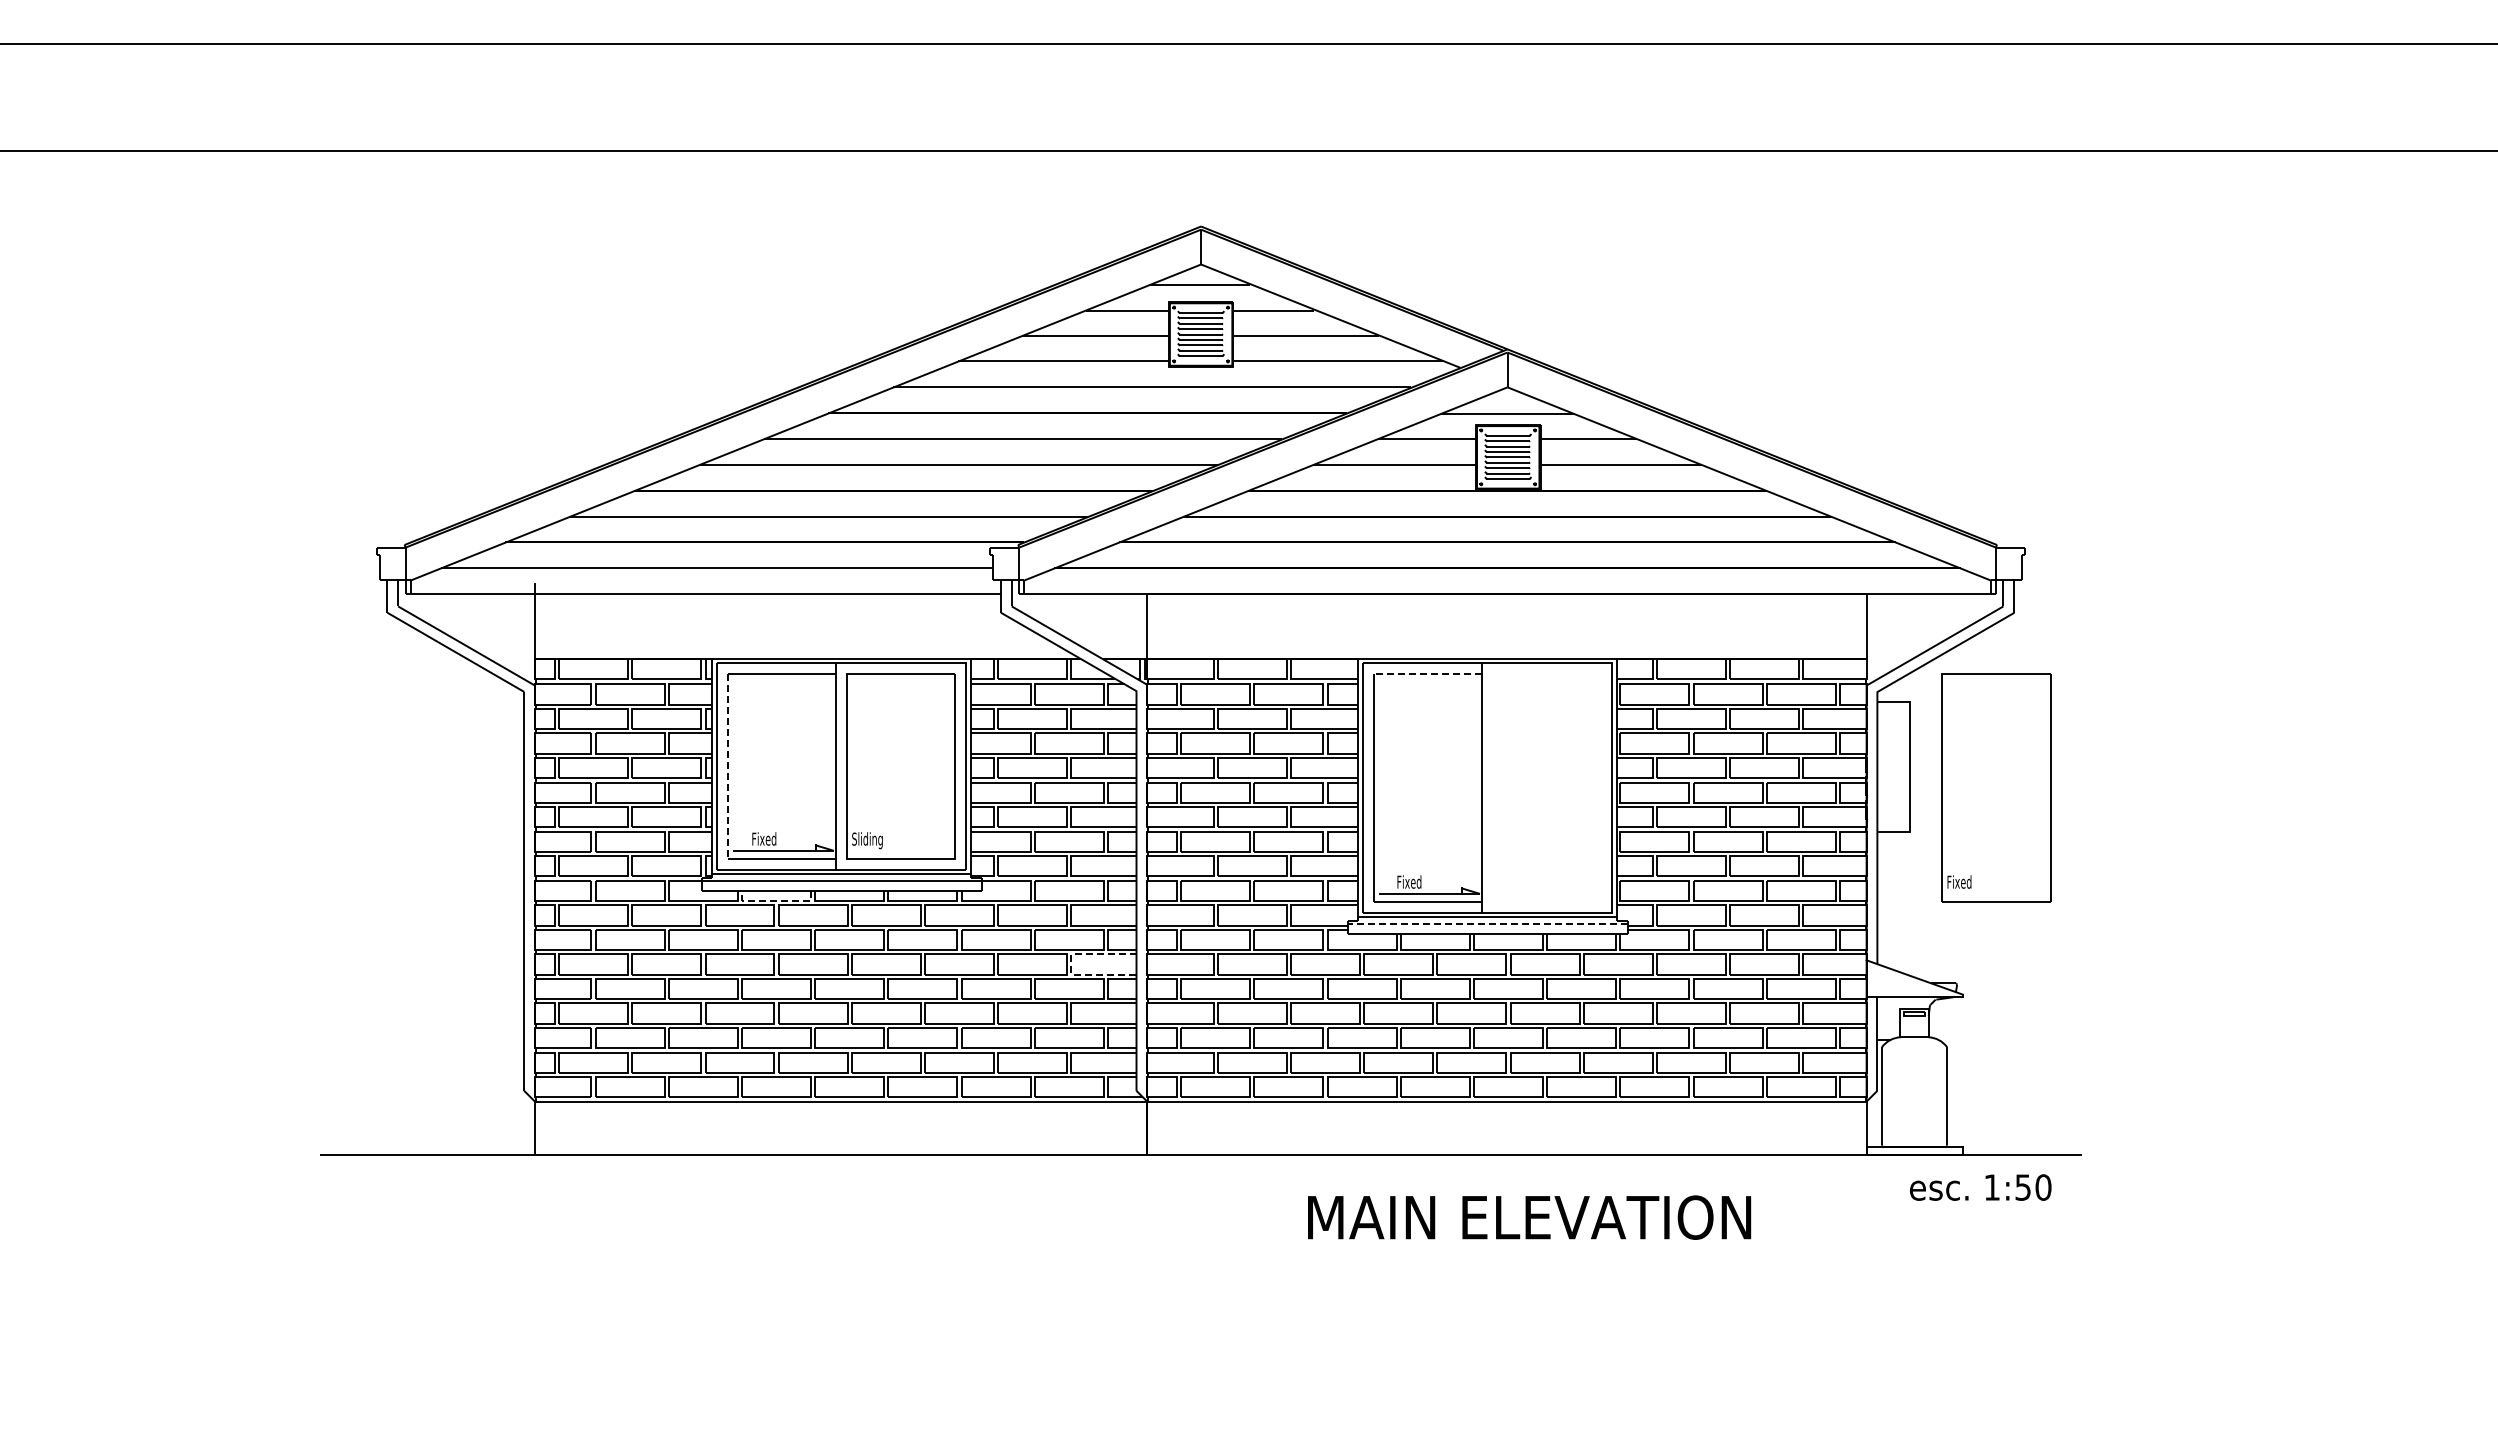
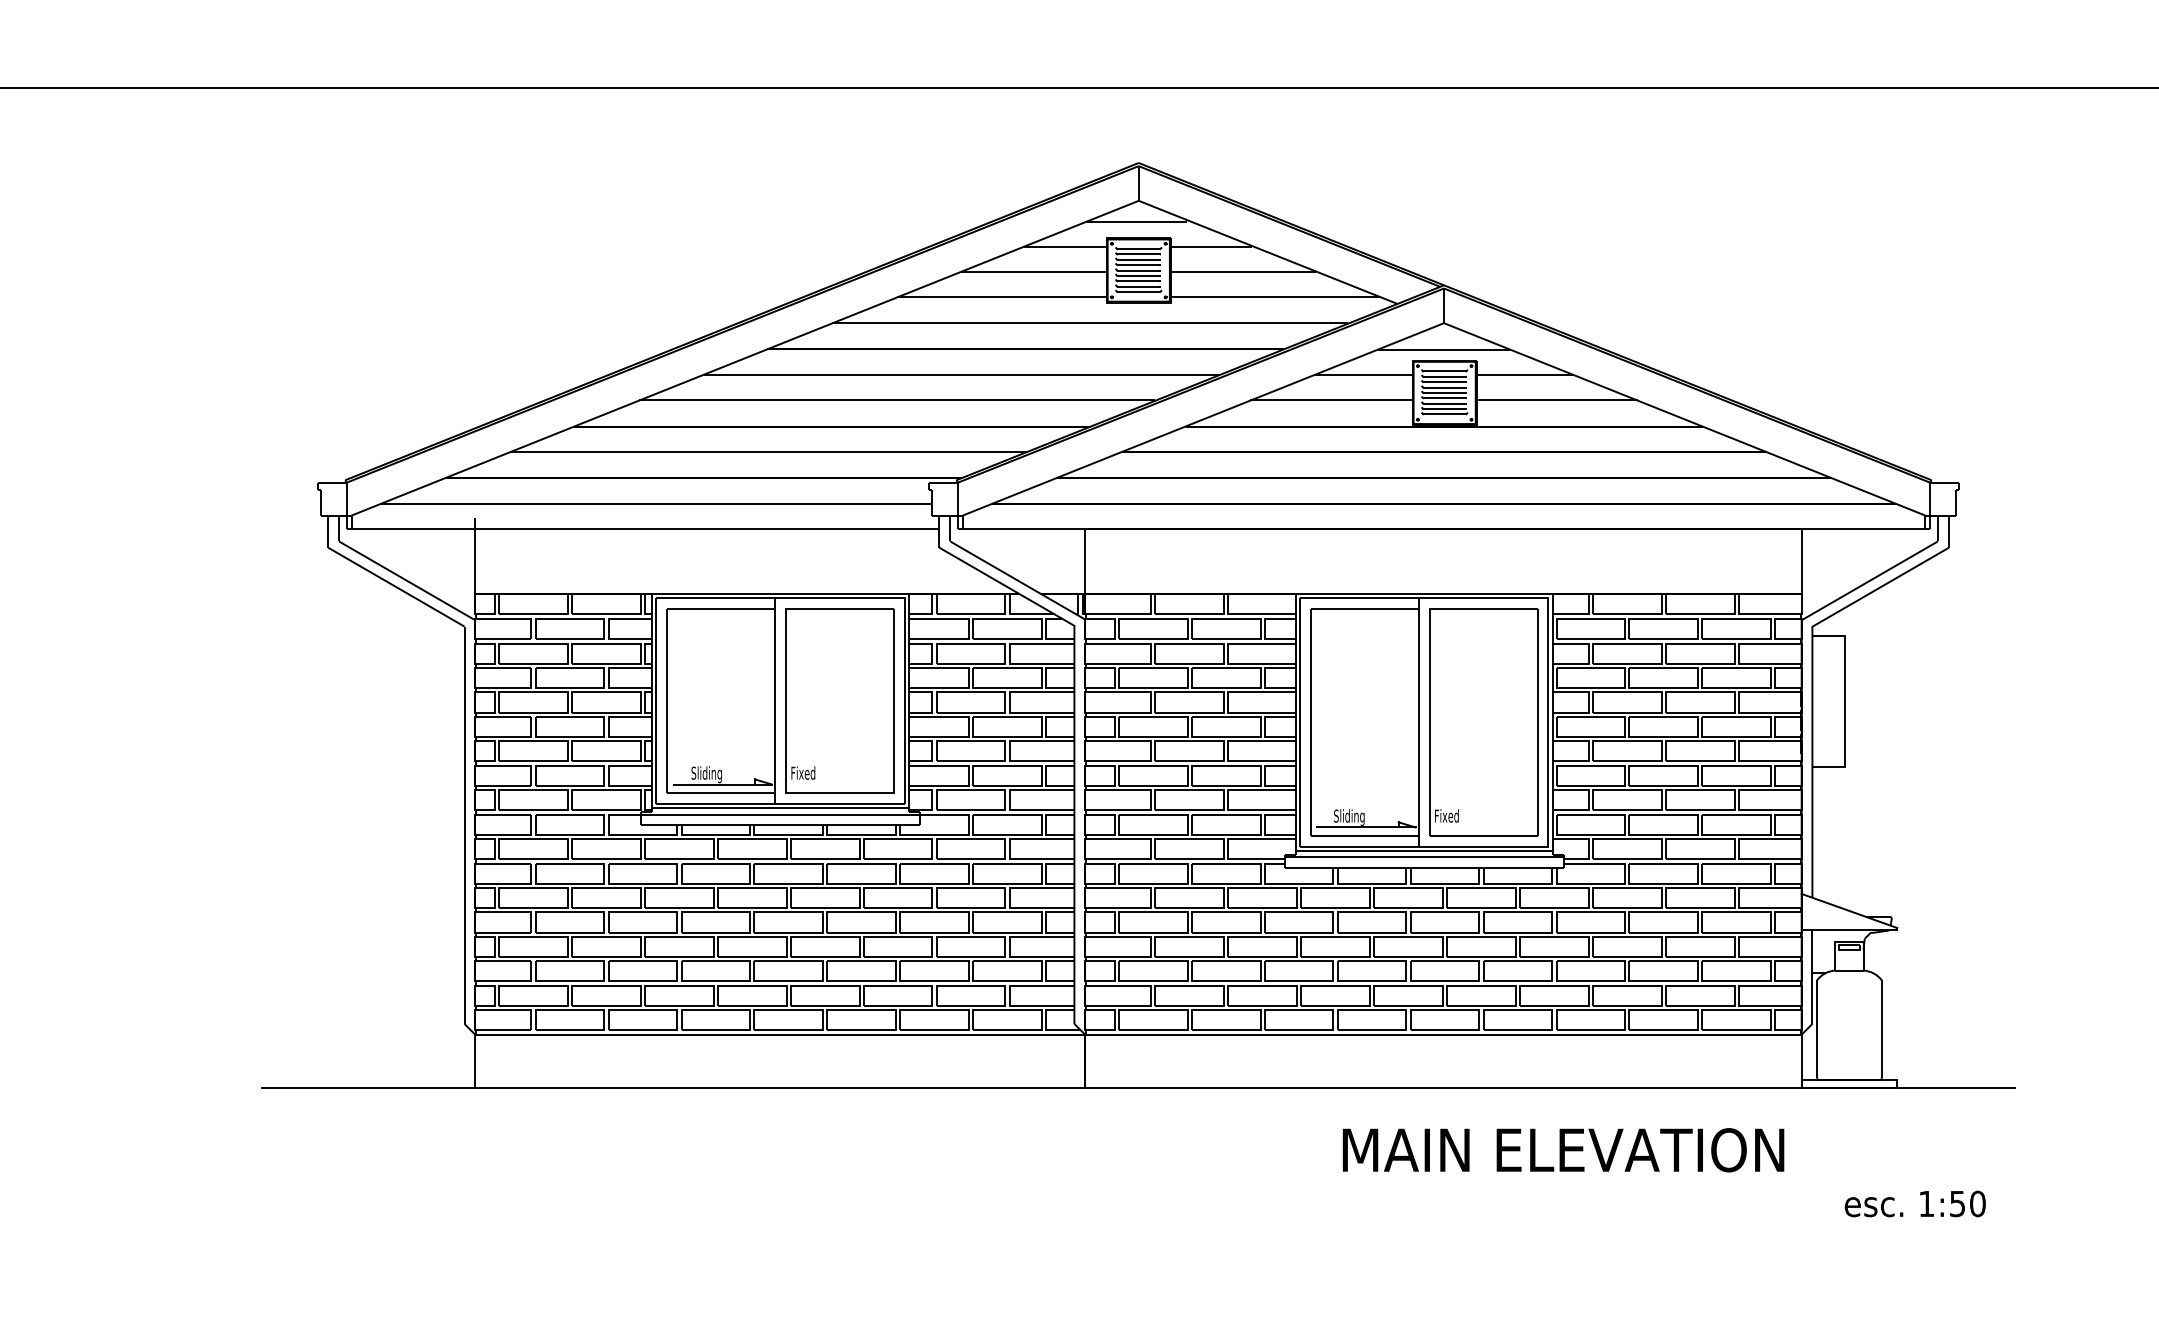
line: (1427, 674) -> (1364, 609), dashed -> solid
line: (727, 767) -> (667, 701), dashed -> solid
part: (1996, 787) -> (1483, 721), moved
text: (767, 840) -> (706, 774), Fixed -> Sliding
text: (867, 840) -> (806, 774), Sliding -> Fixed
text: (1412, 883) -> (1349, 817), Fixed -> Sliding
line: (776, 900) -> (715, 834), dashed -> solid
line: (1487, 923) -> (1424, 857), dashed -> solid
line: (1071, 964) -> (1009, 898), dashed -> solid
text: (1980, 1187) -> (1915, 1203), moved
text: (1529, 1217) -> (1563, 1150), moved

